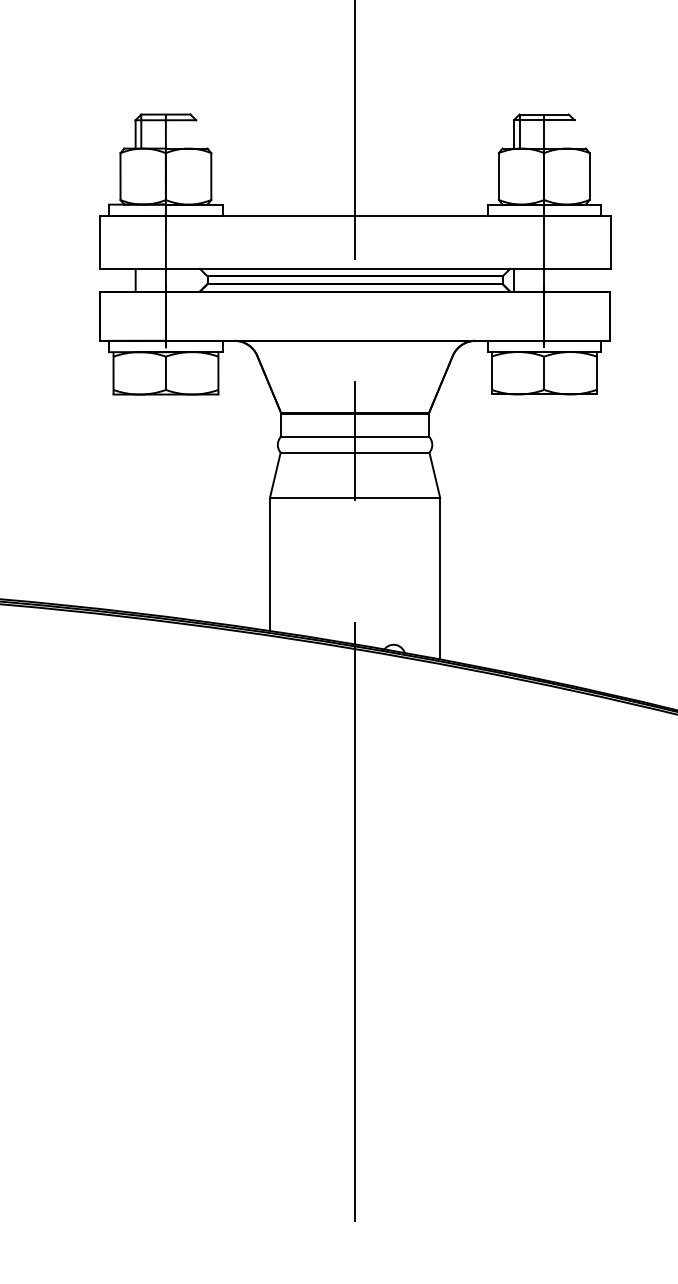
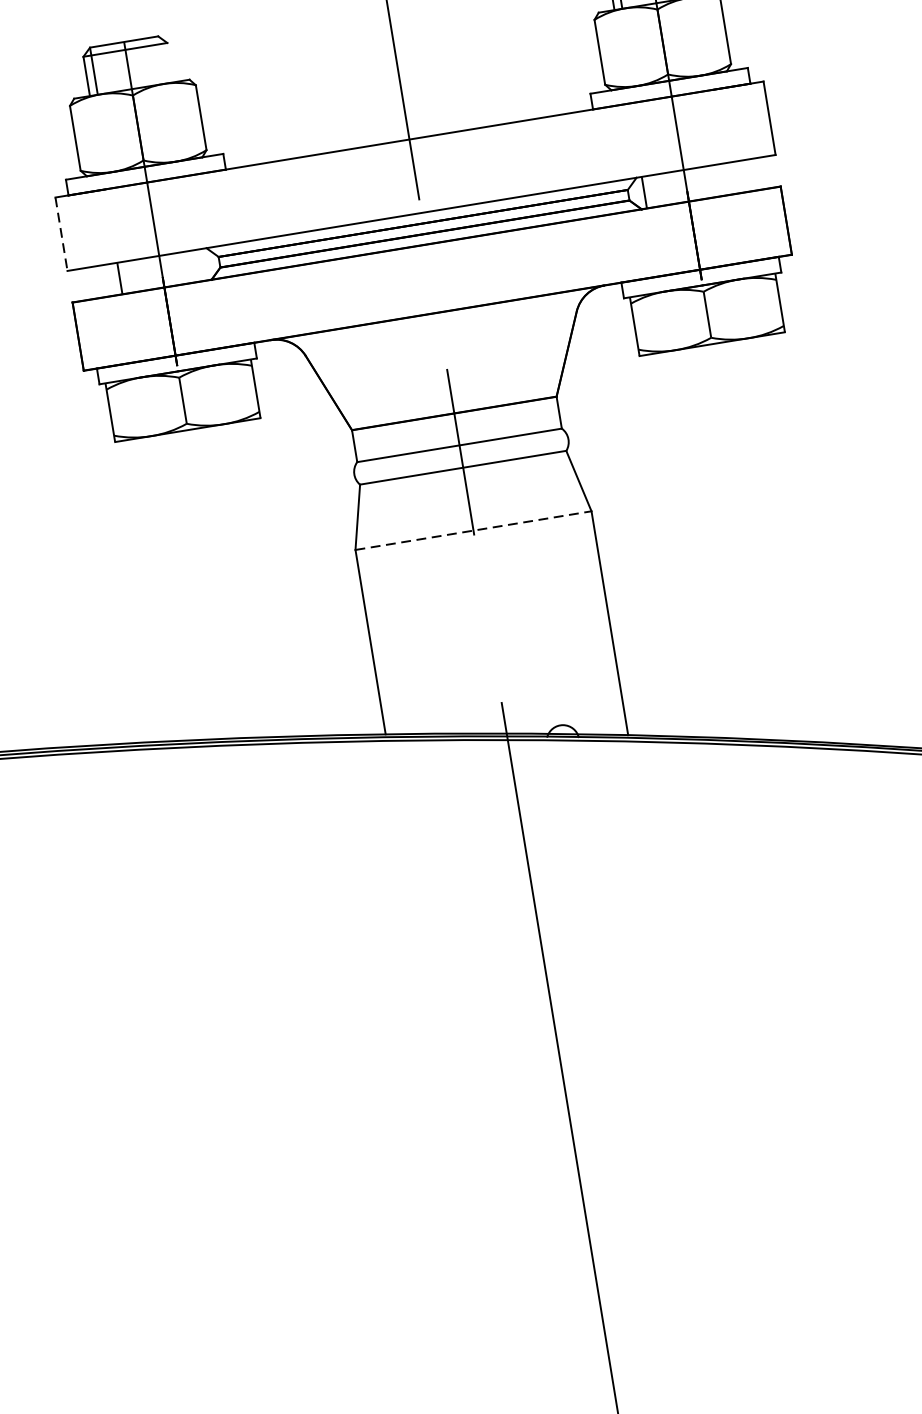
line: (99, 242) -> (61, 234), solid -> dashed
line: (355, 497) -> (473, 529), solid -> dashed

